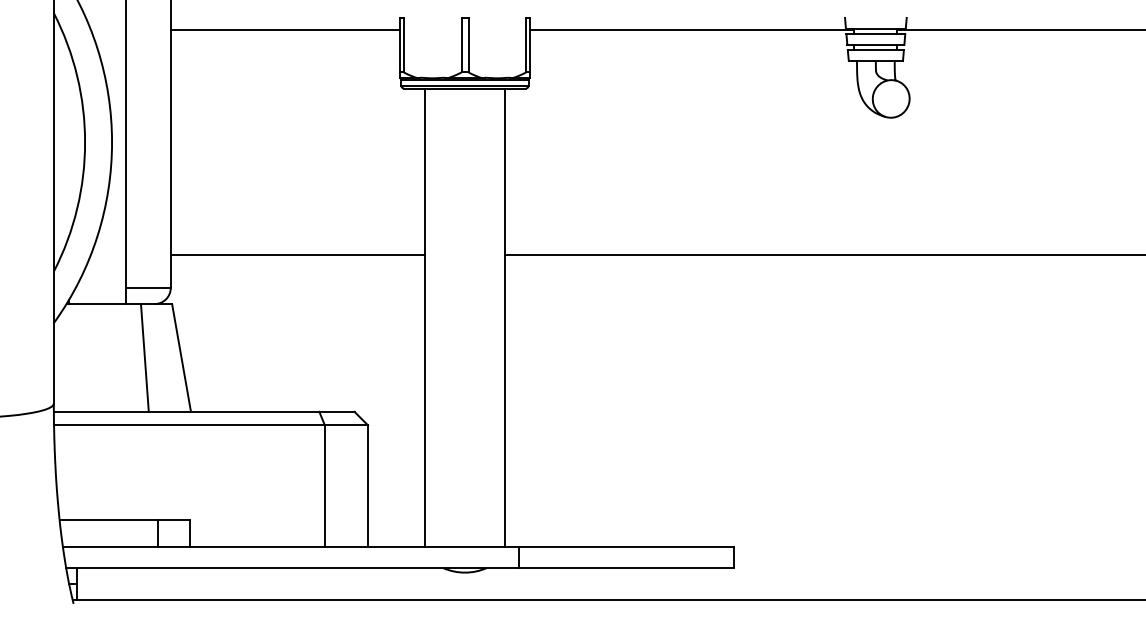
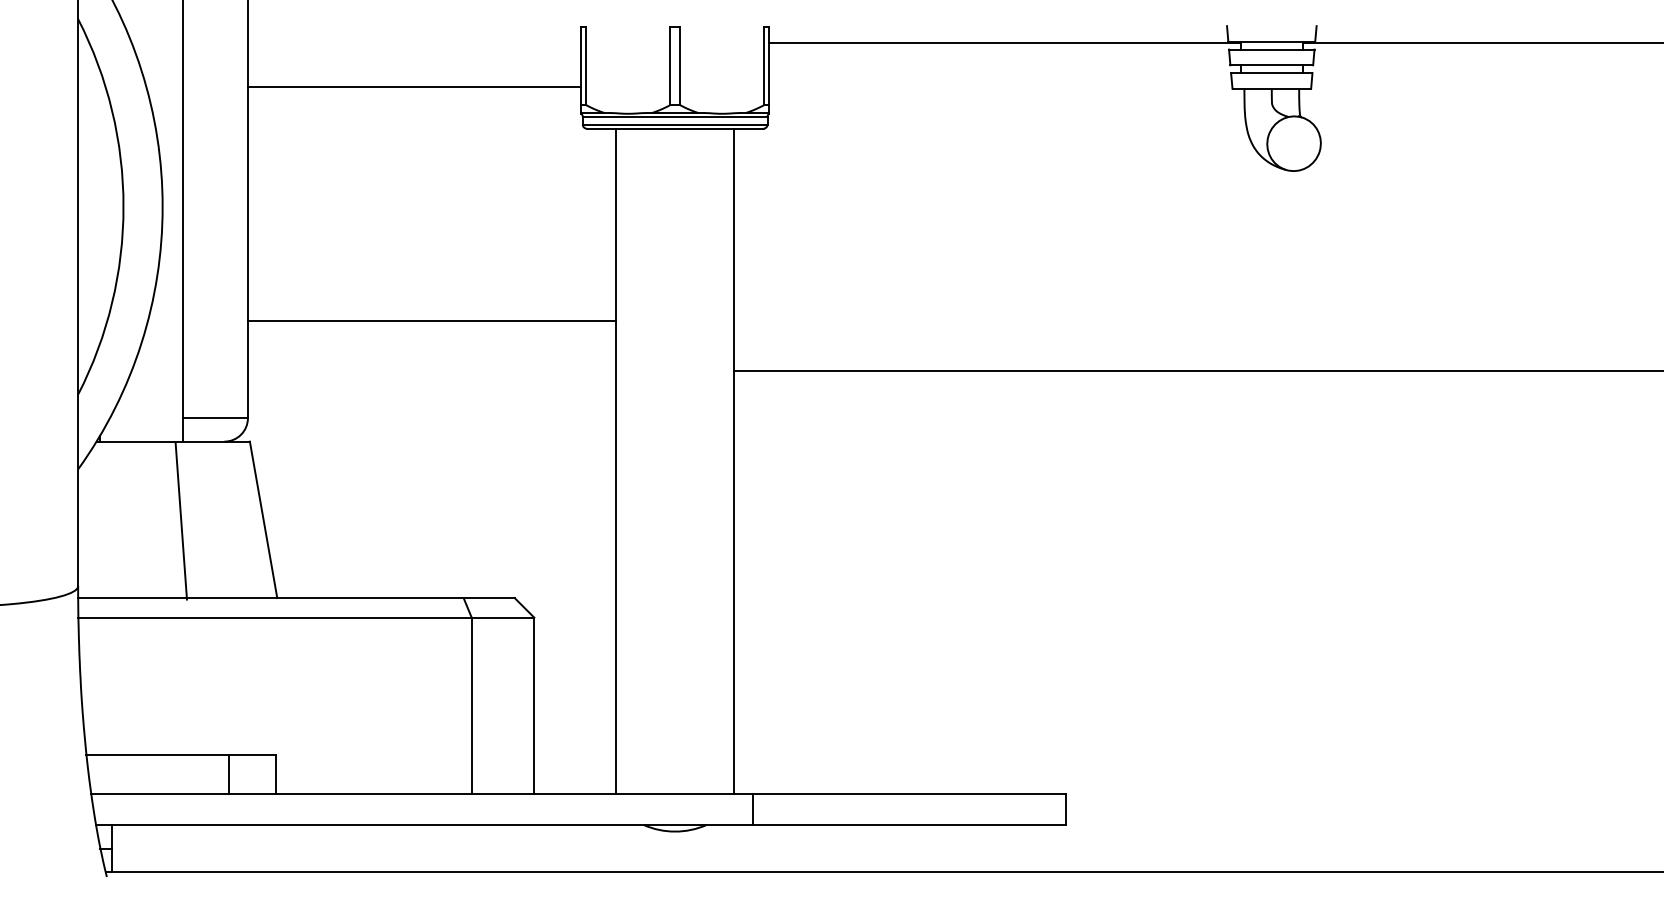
line: (285, 29) -> (414, 86), moved
line: (297, 255) -> (431, 321), moved
line: (144, 357) -> (180, 520), moved

